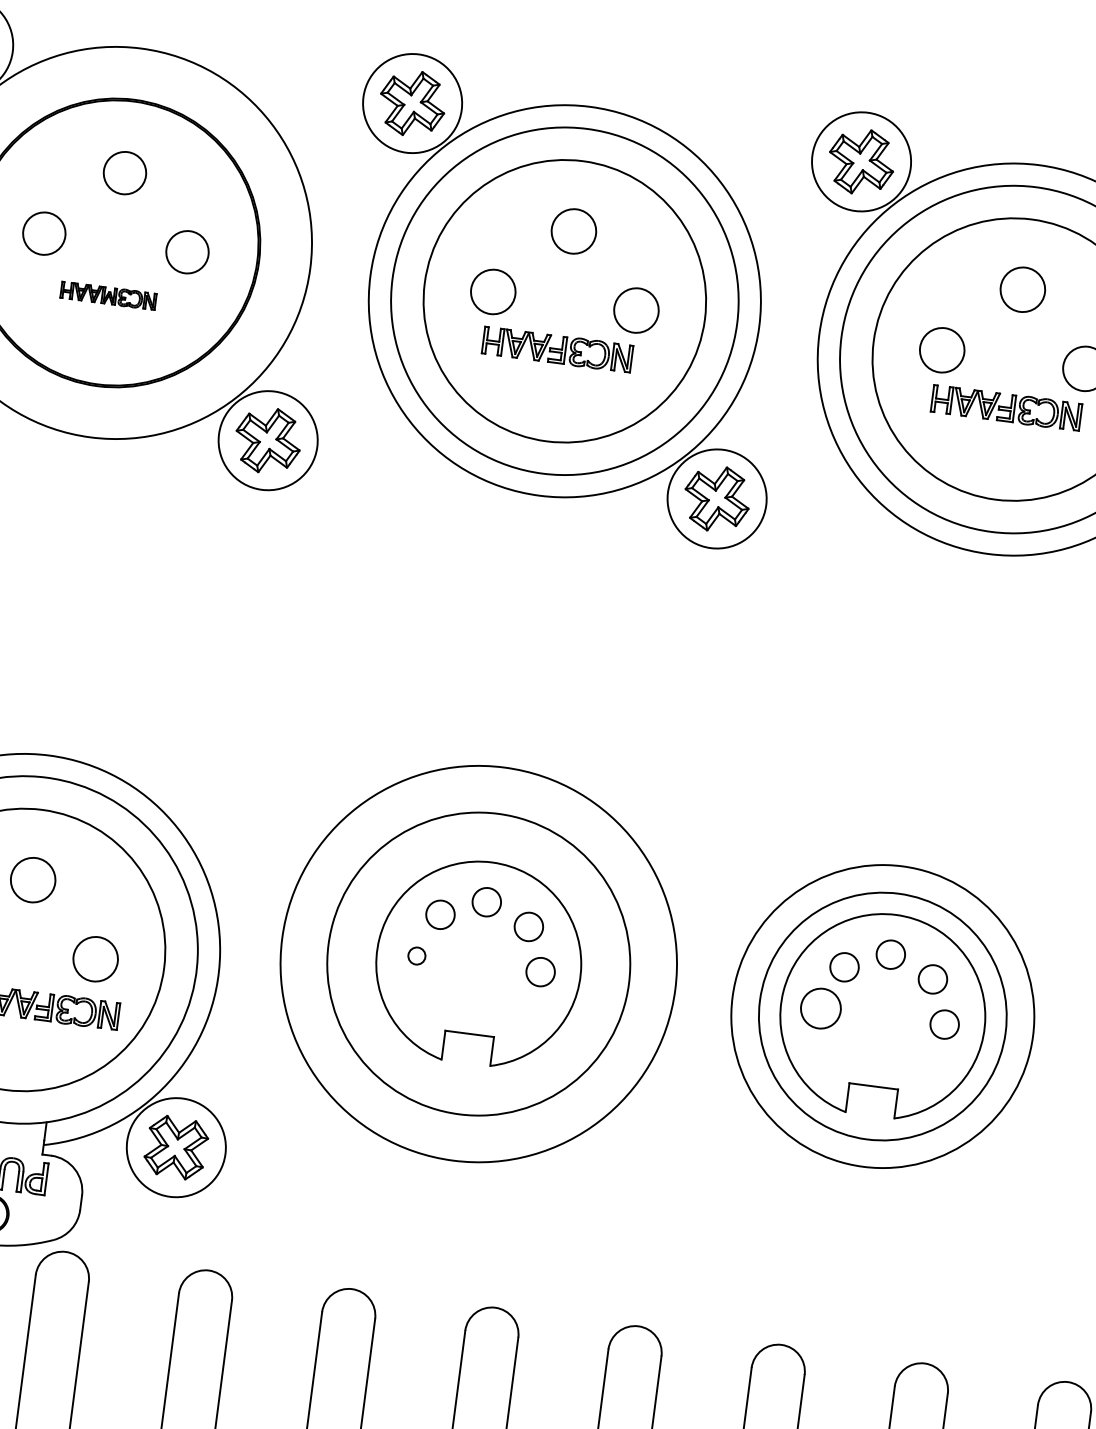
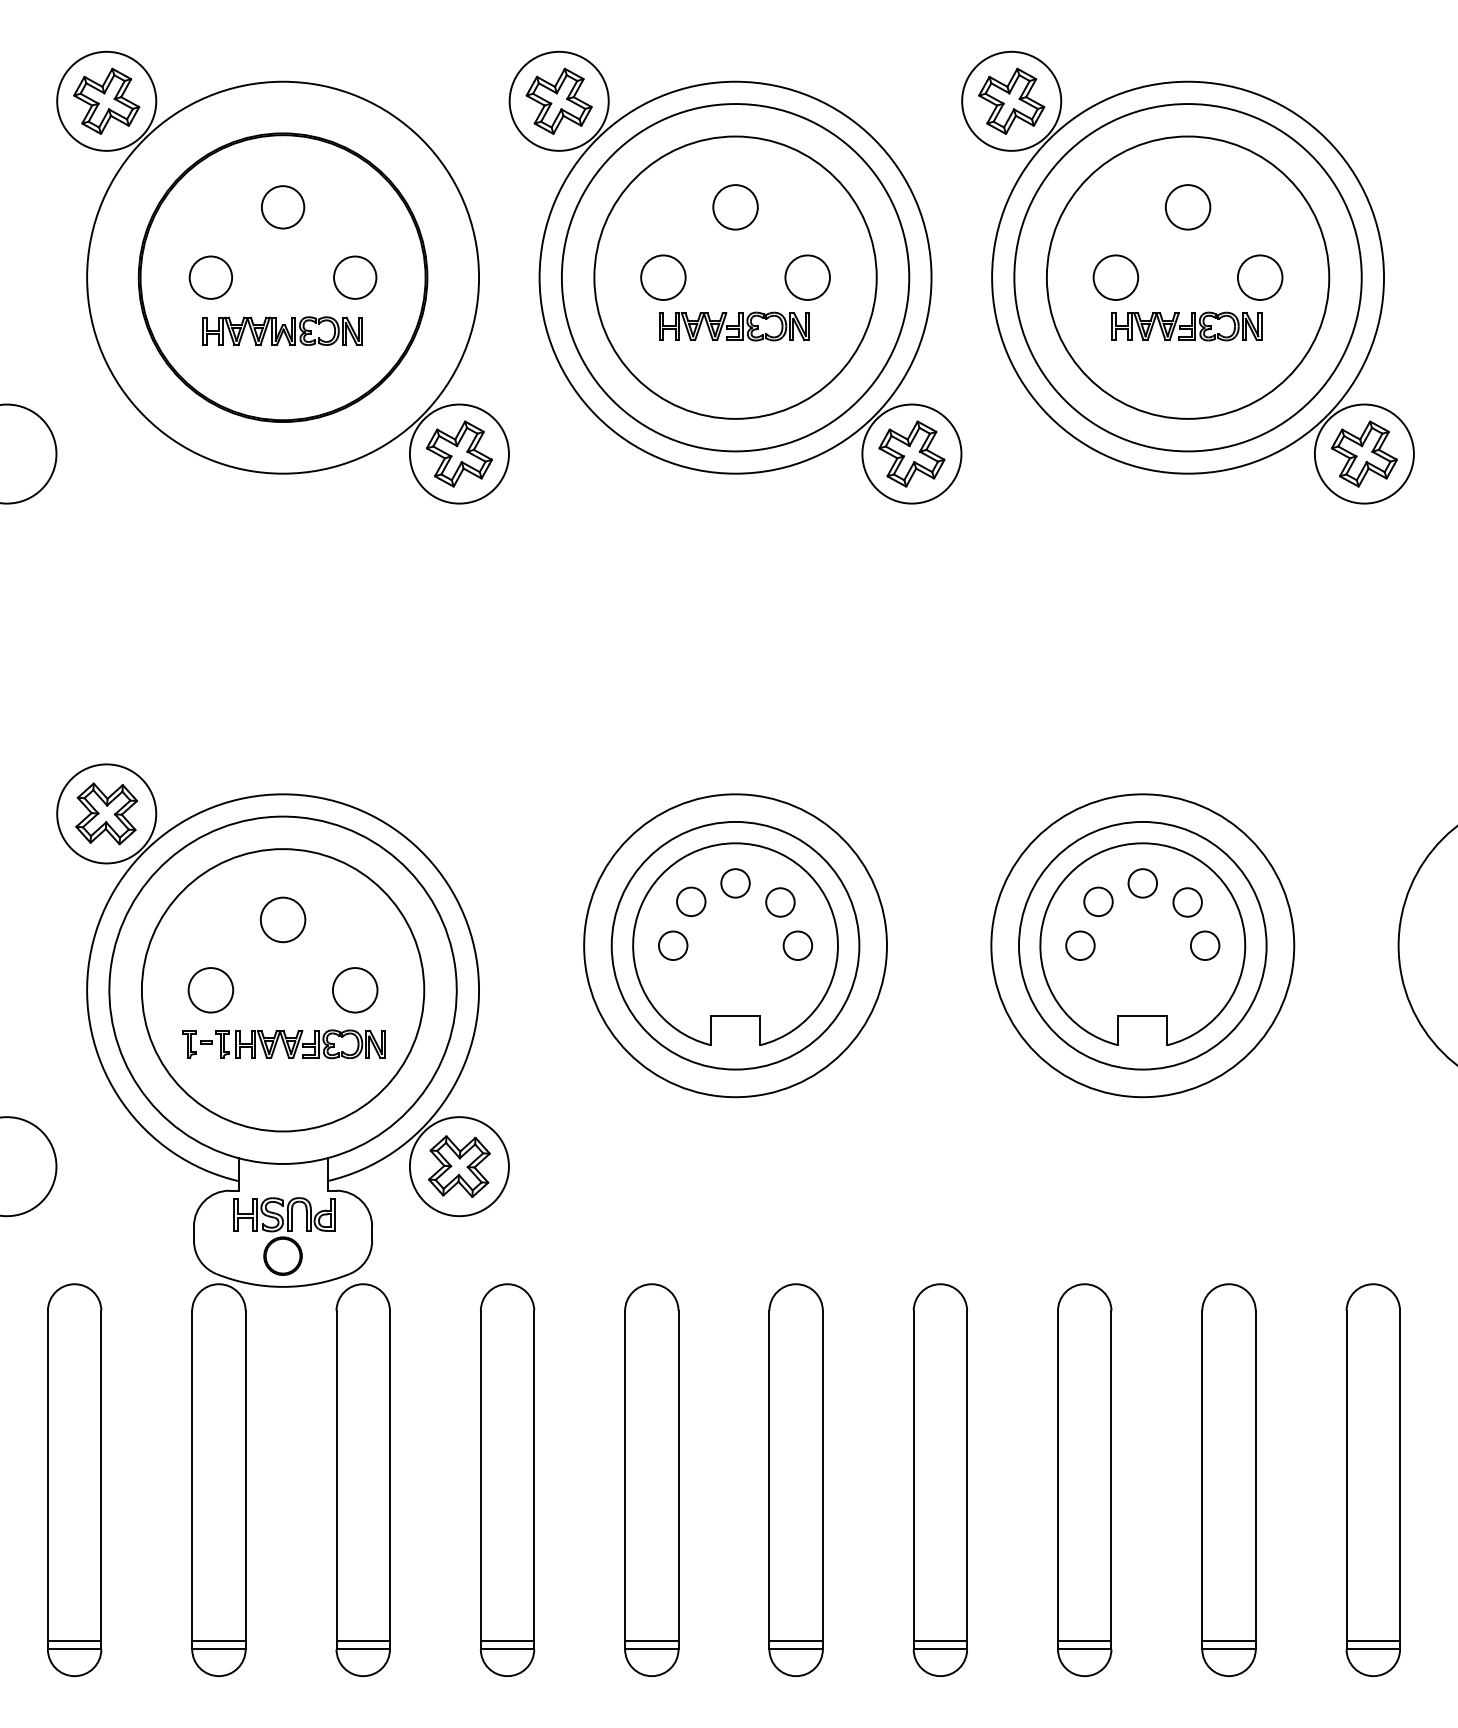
part: (108, 295) -> (282, 330), size x1.67
circle: (416, 955) -> (672, 945), size x1.67
circle: (478, 963) -> (735, 945), size x0.62
circle: (821, 1008) -> (1080, 945), size x0.71

